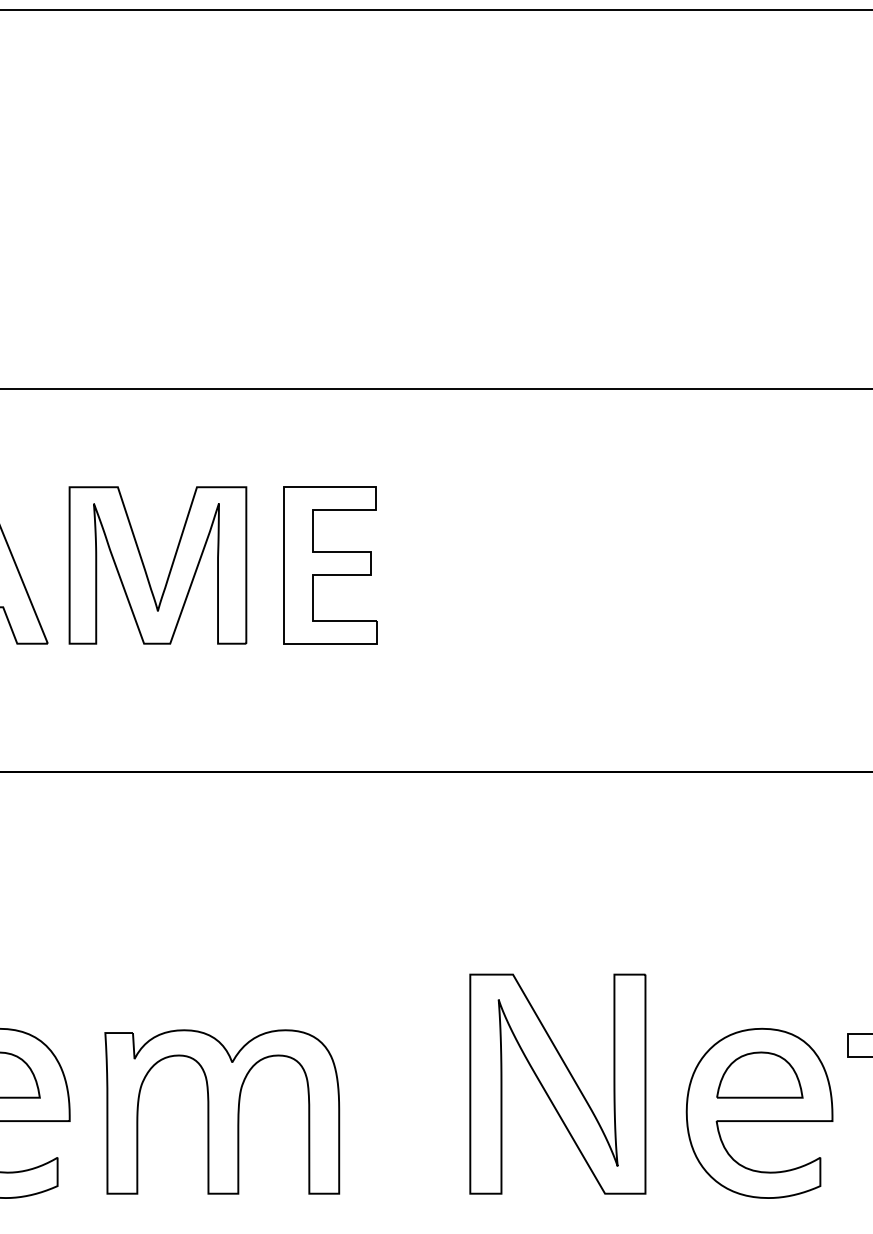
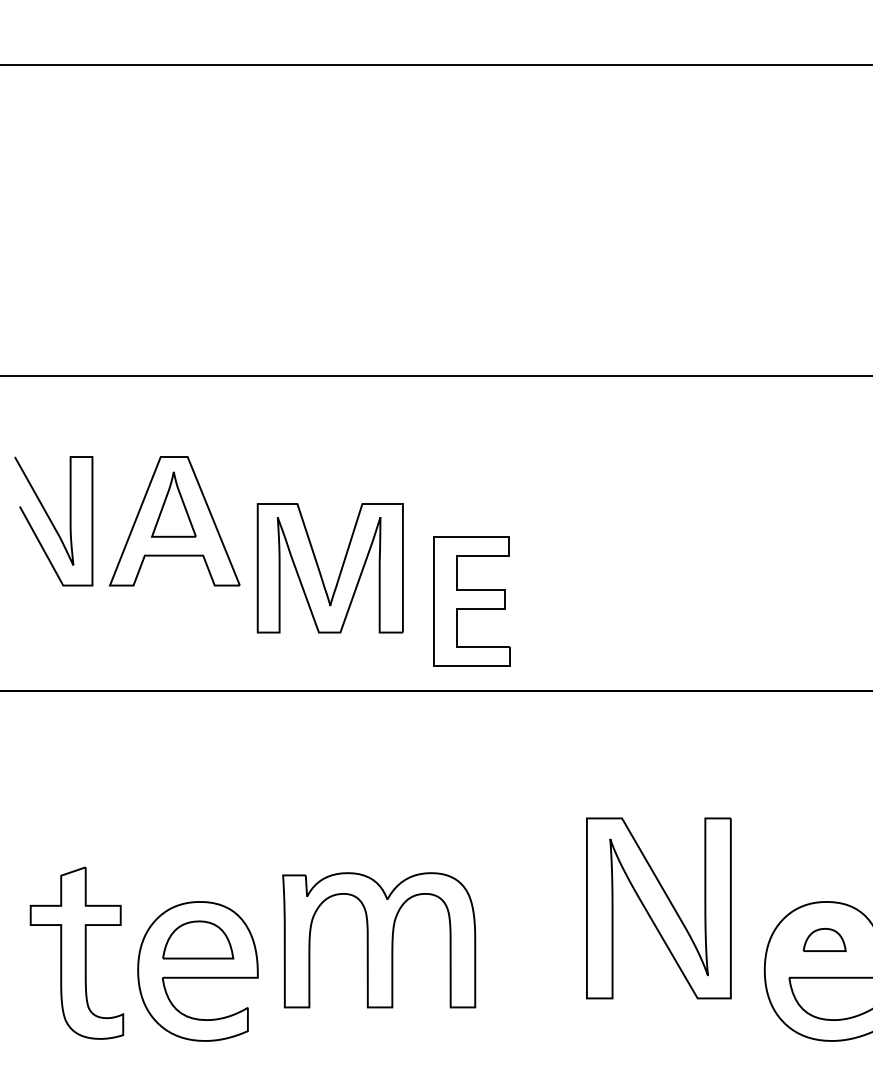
part: (329, 565) -> (471, 601), moved
part: (145, 568) -> (320, 570), moved
part: (759, 1074) -> (824, 939), size x0.6
part: (557, 1084) -> (658, 908), moved
part: (222, 1112) -> (379, 940), moved

